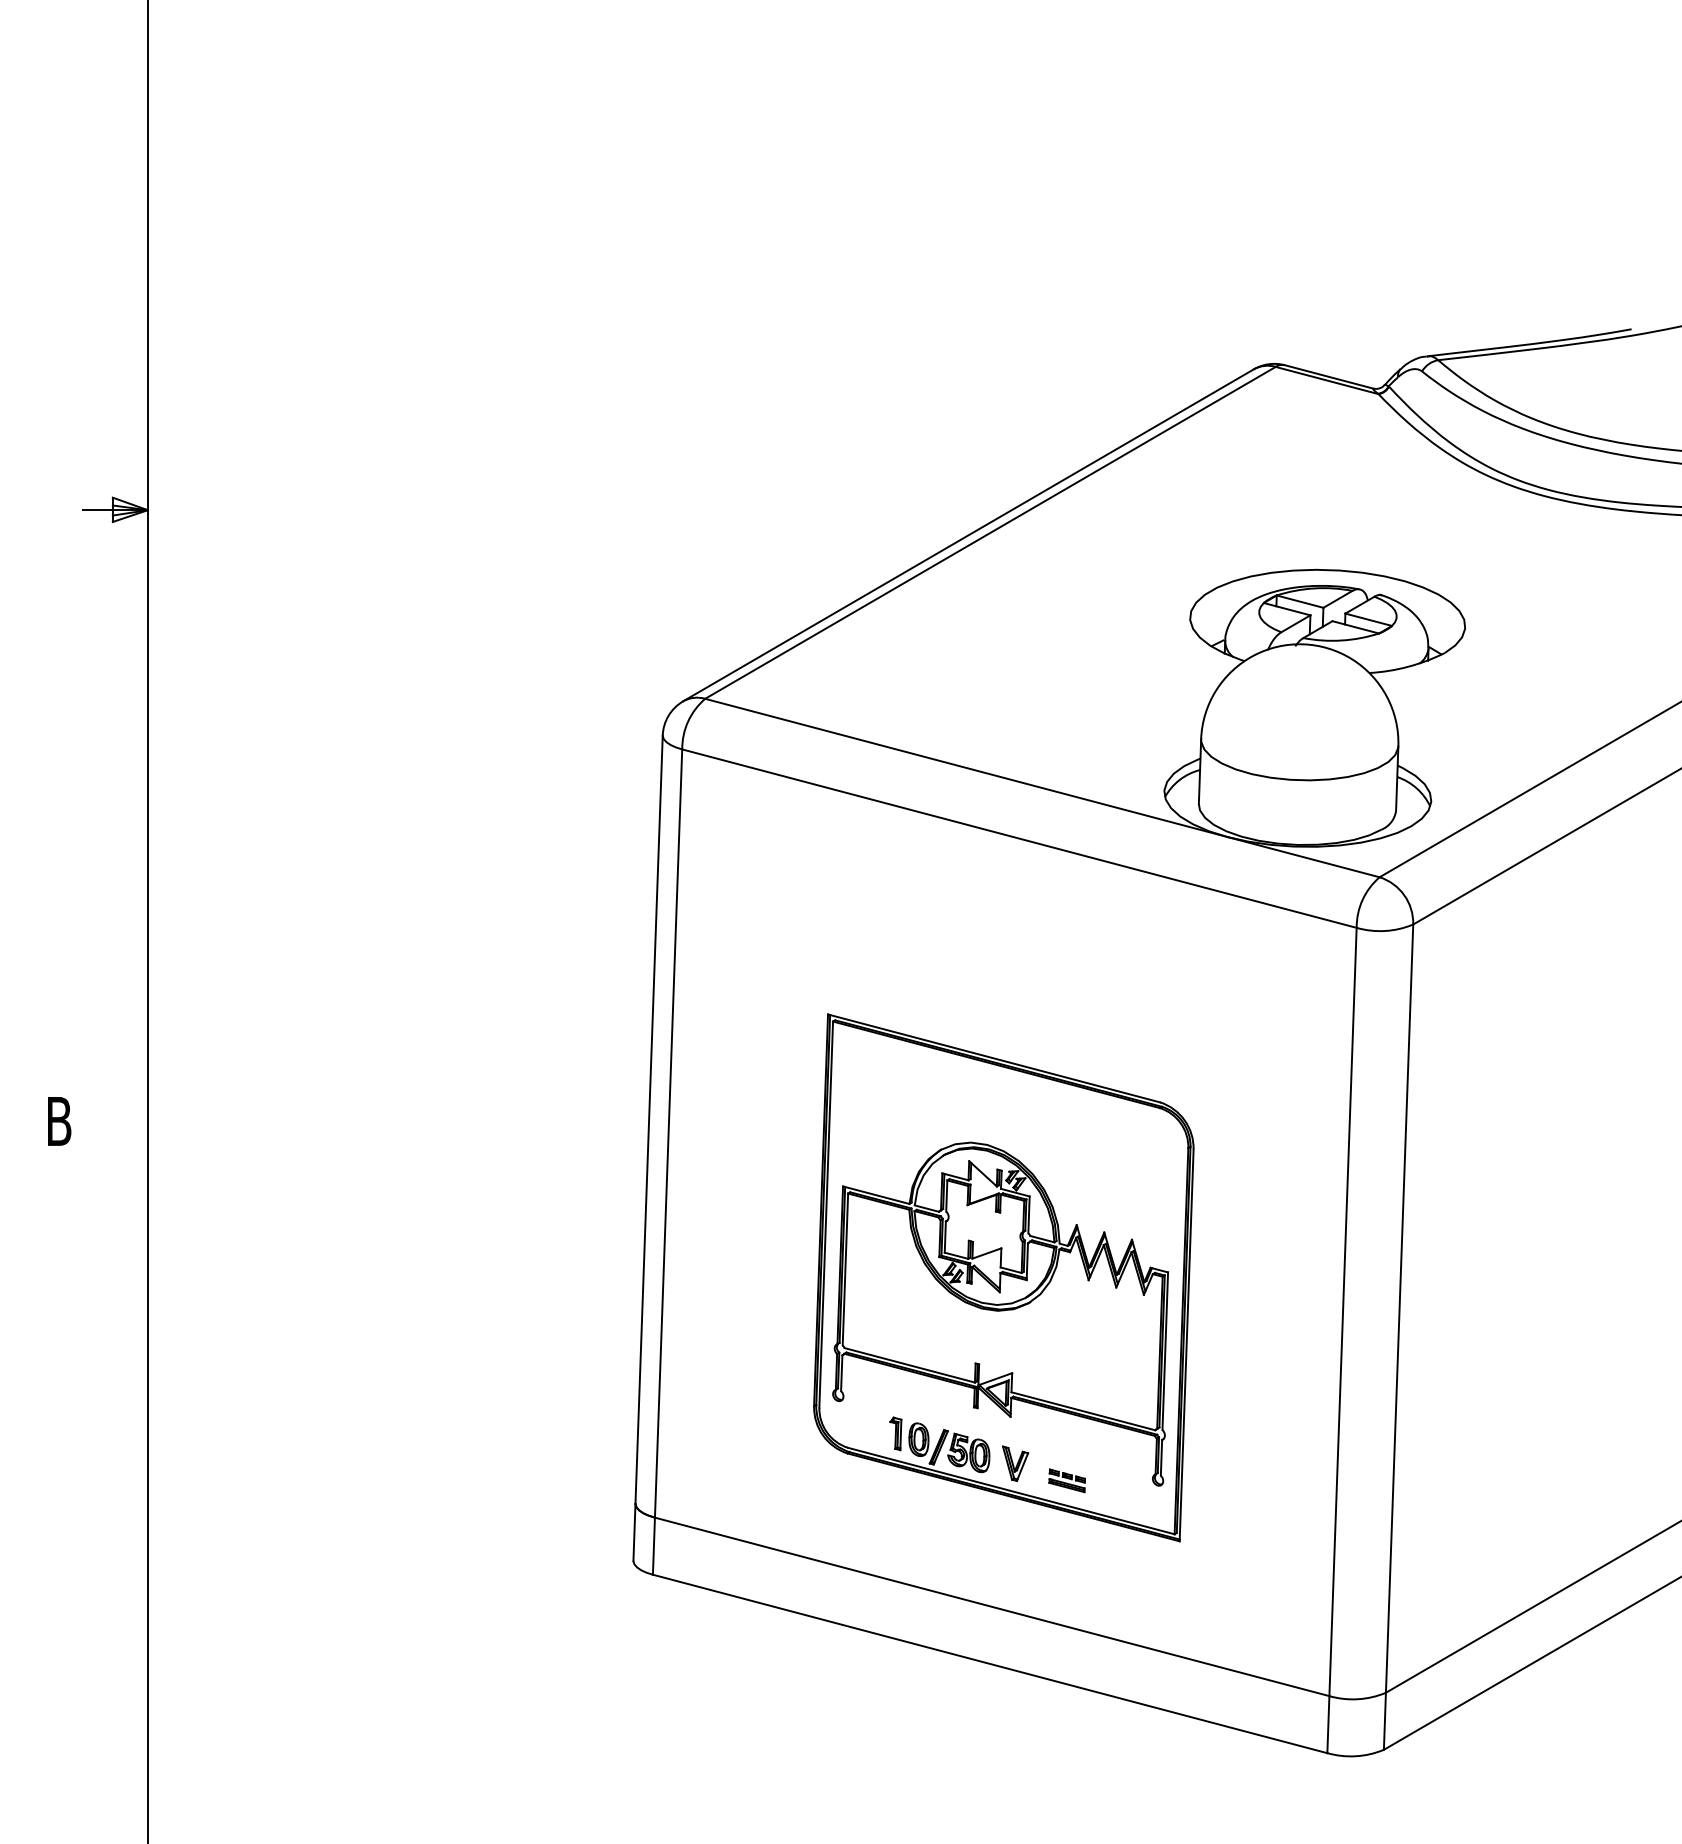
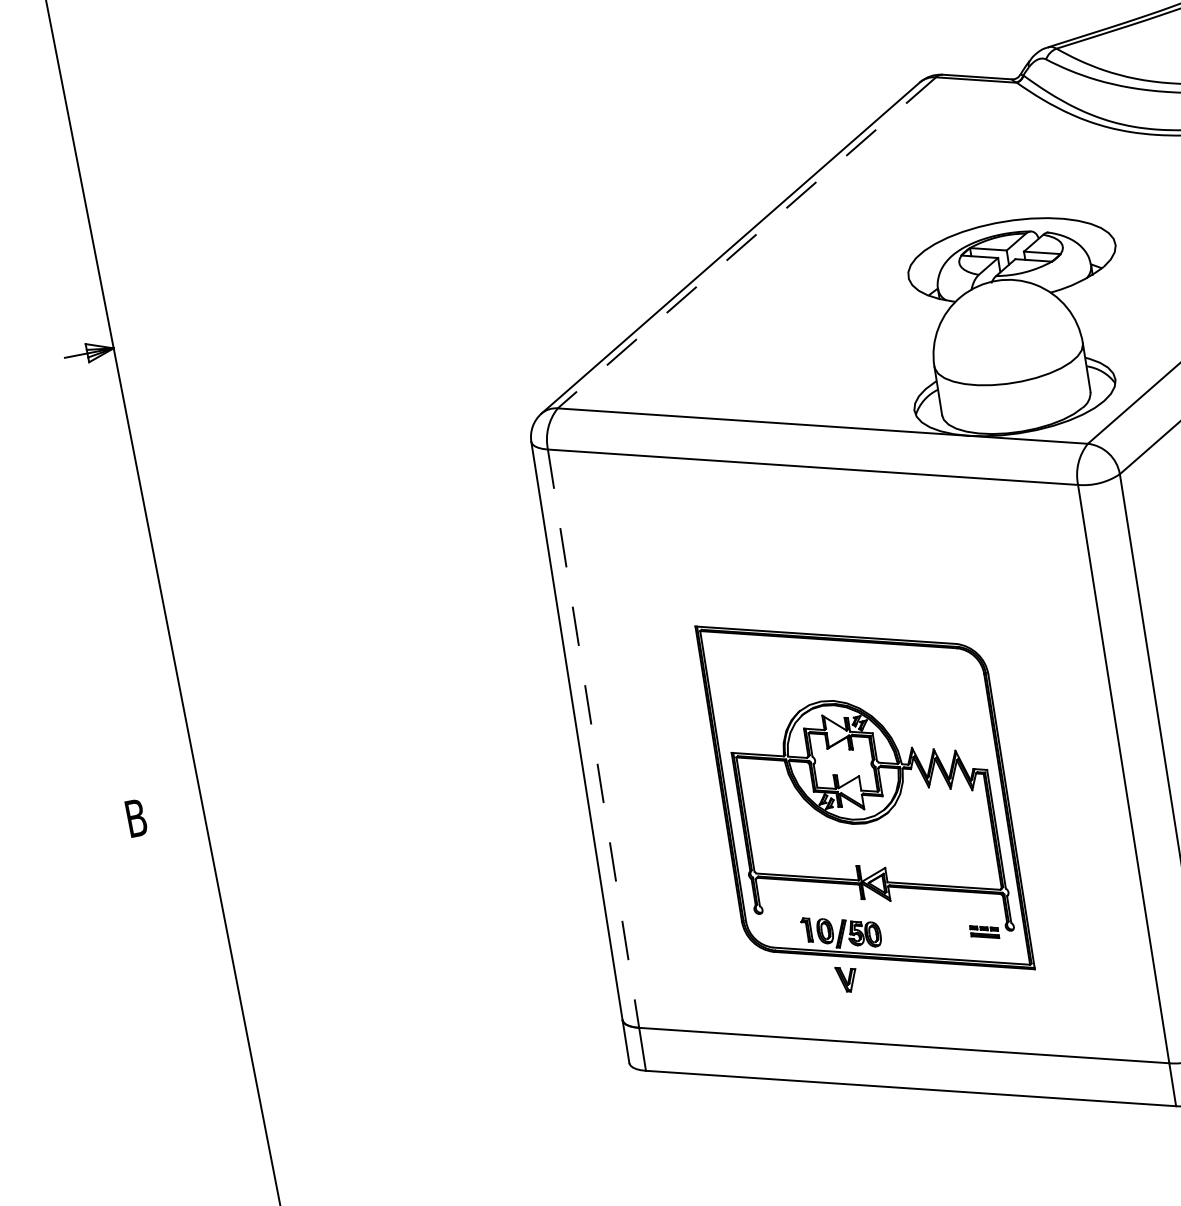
line: (990, 533) -> (747, 243), solid -> dashed
line: (668, 1134) -> (593, 739), solid -> dashed
part: (1015, 1463) -> (847, 978), moved
part: (1066, 1480) -> (984, 931), moved

